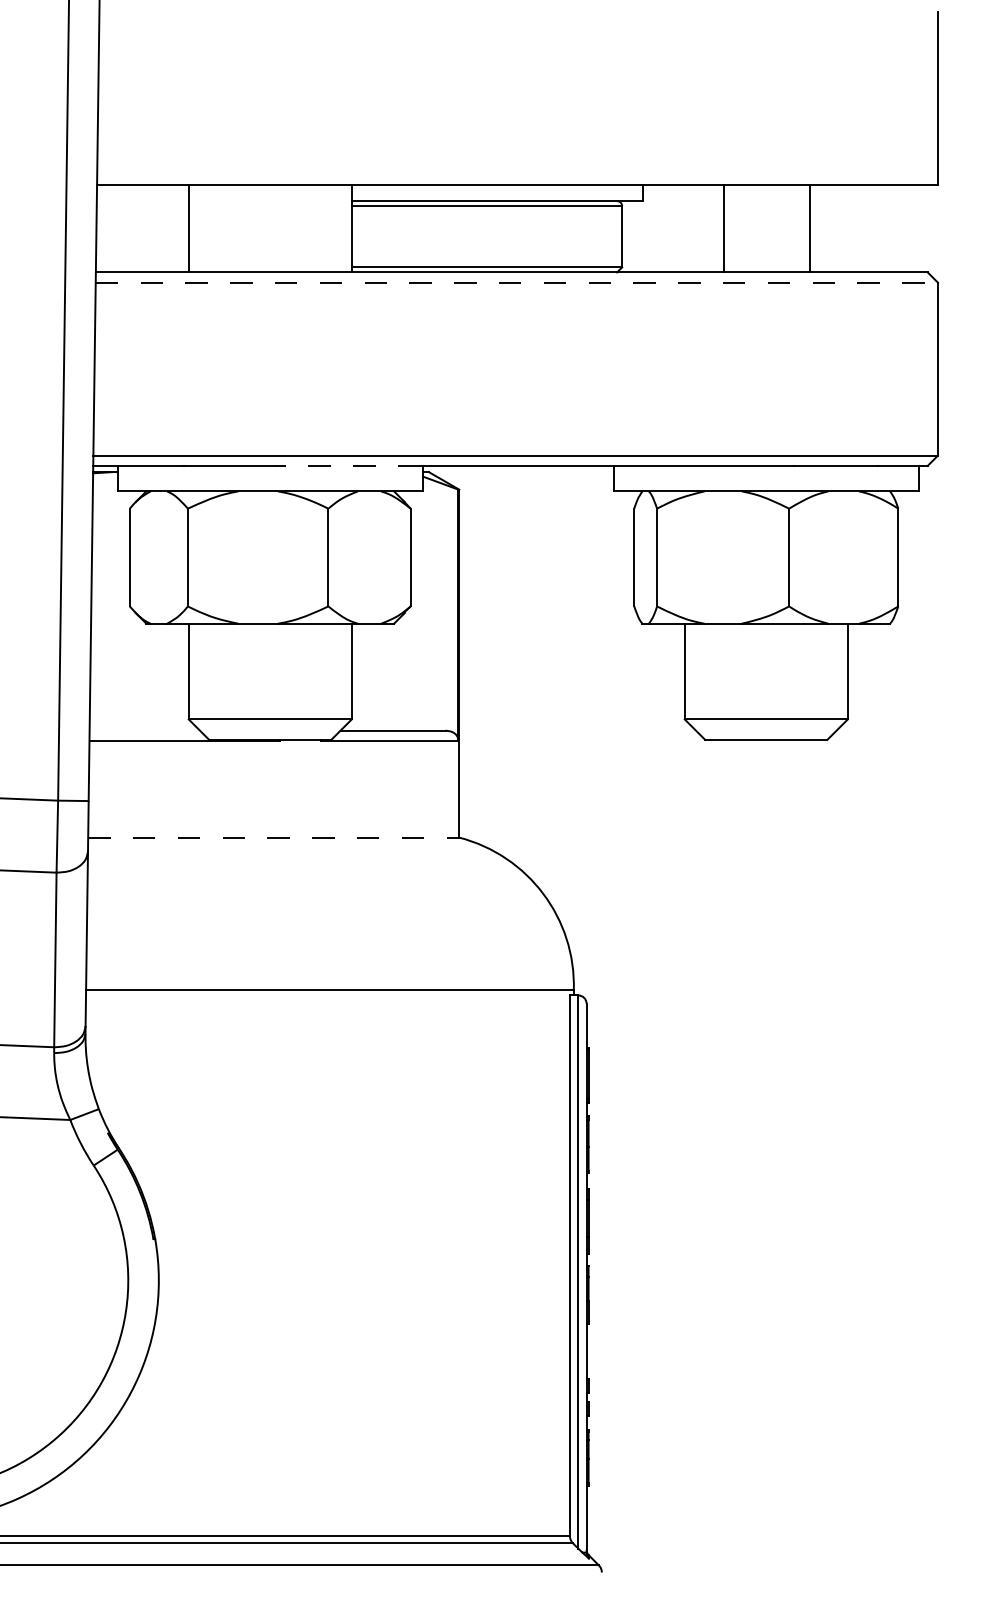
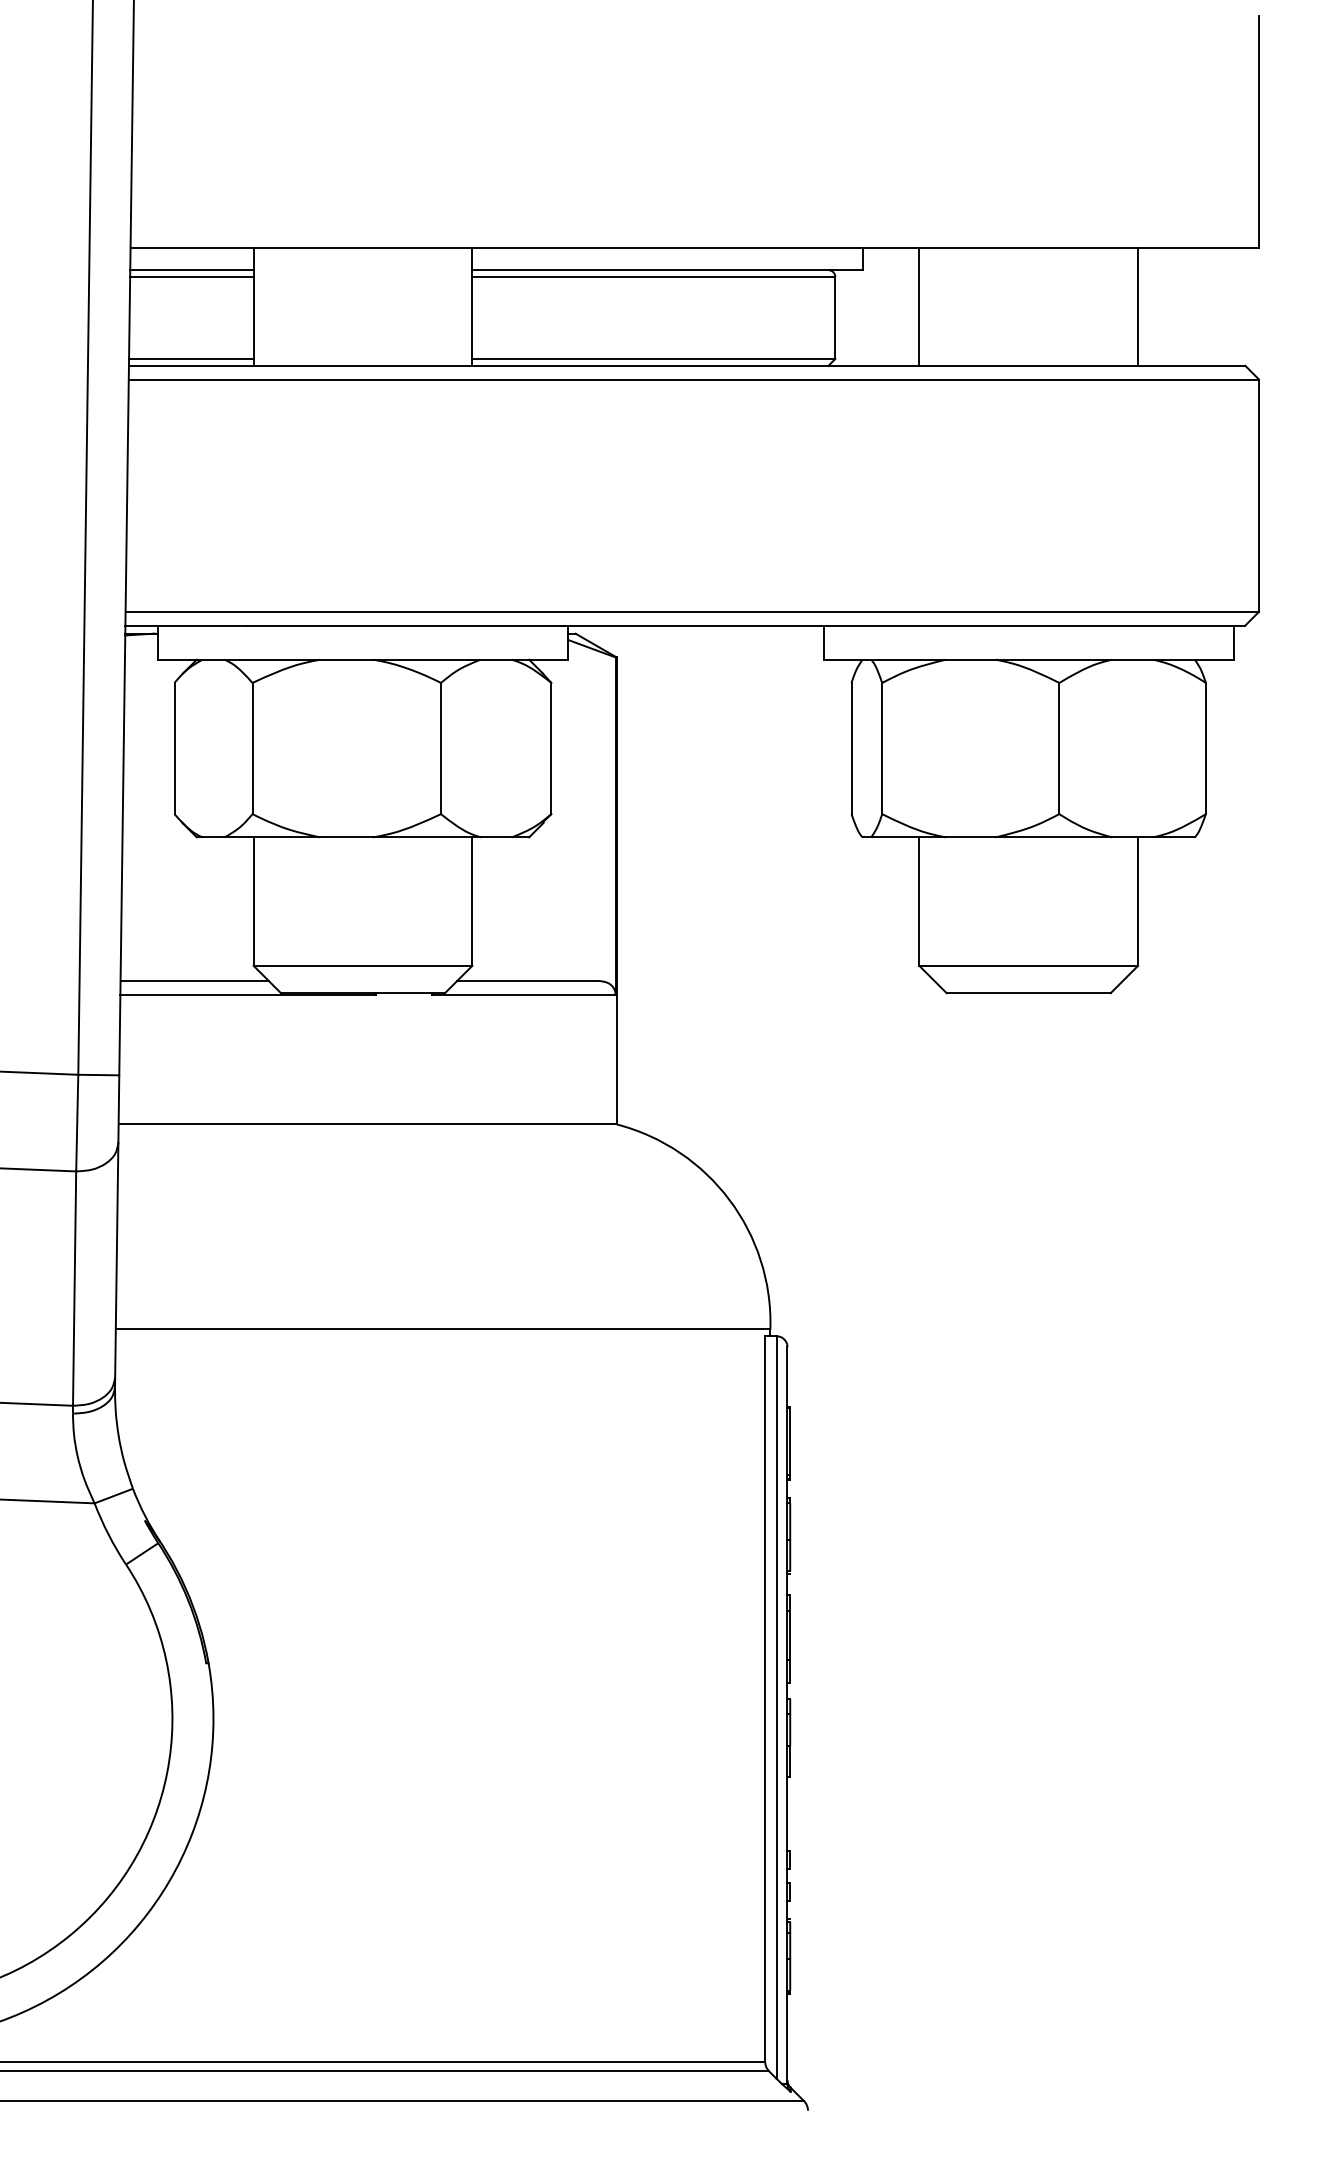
line: (142, 201) -> (191, 270), added
line: (142, 206) -> (191, 277), added
line: (724, 228) -> (919, 306), moved
line: (810, 228) -> (1138, 306), moved
line: (142, 267) -> (191, 359), added
line: (517, 282) -> (694, 379), dashed -> solid
line: (348, 465) -> (467, 625), dashed -> solid
line: (144, 730) -> (194, 980), added
line: (274, 837) -> (368, 1124), dashed -> solid

